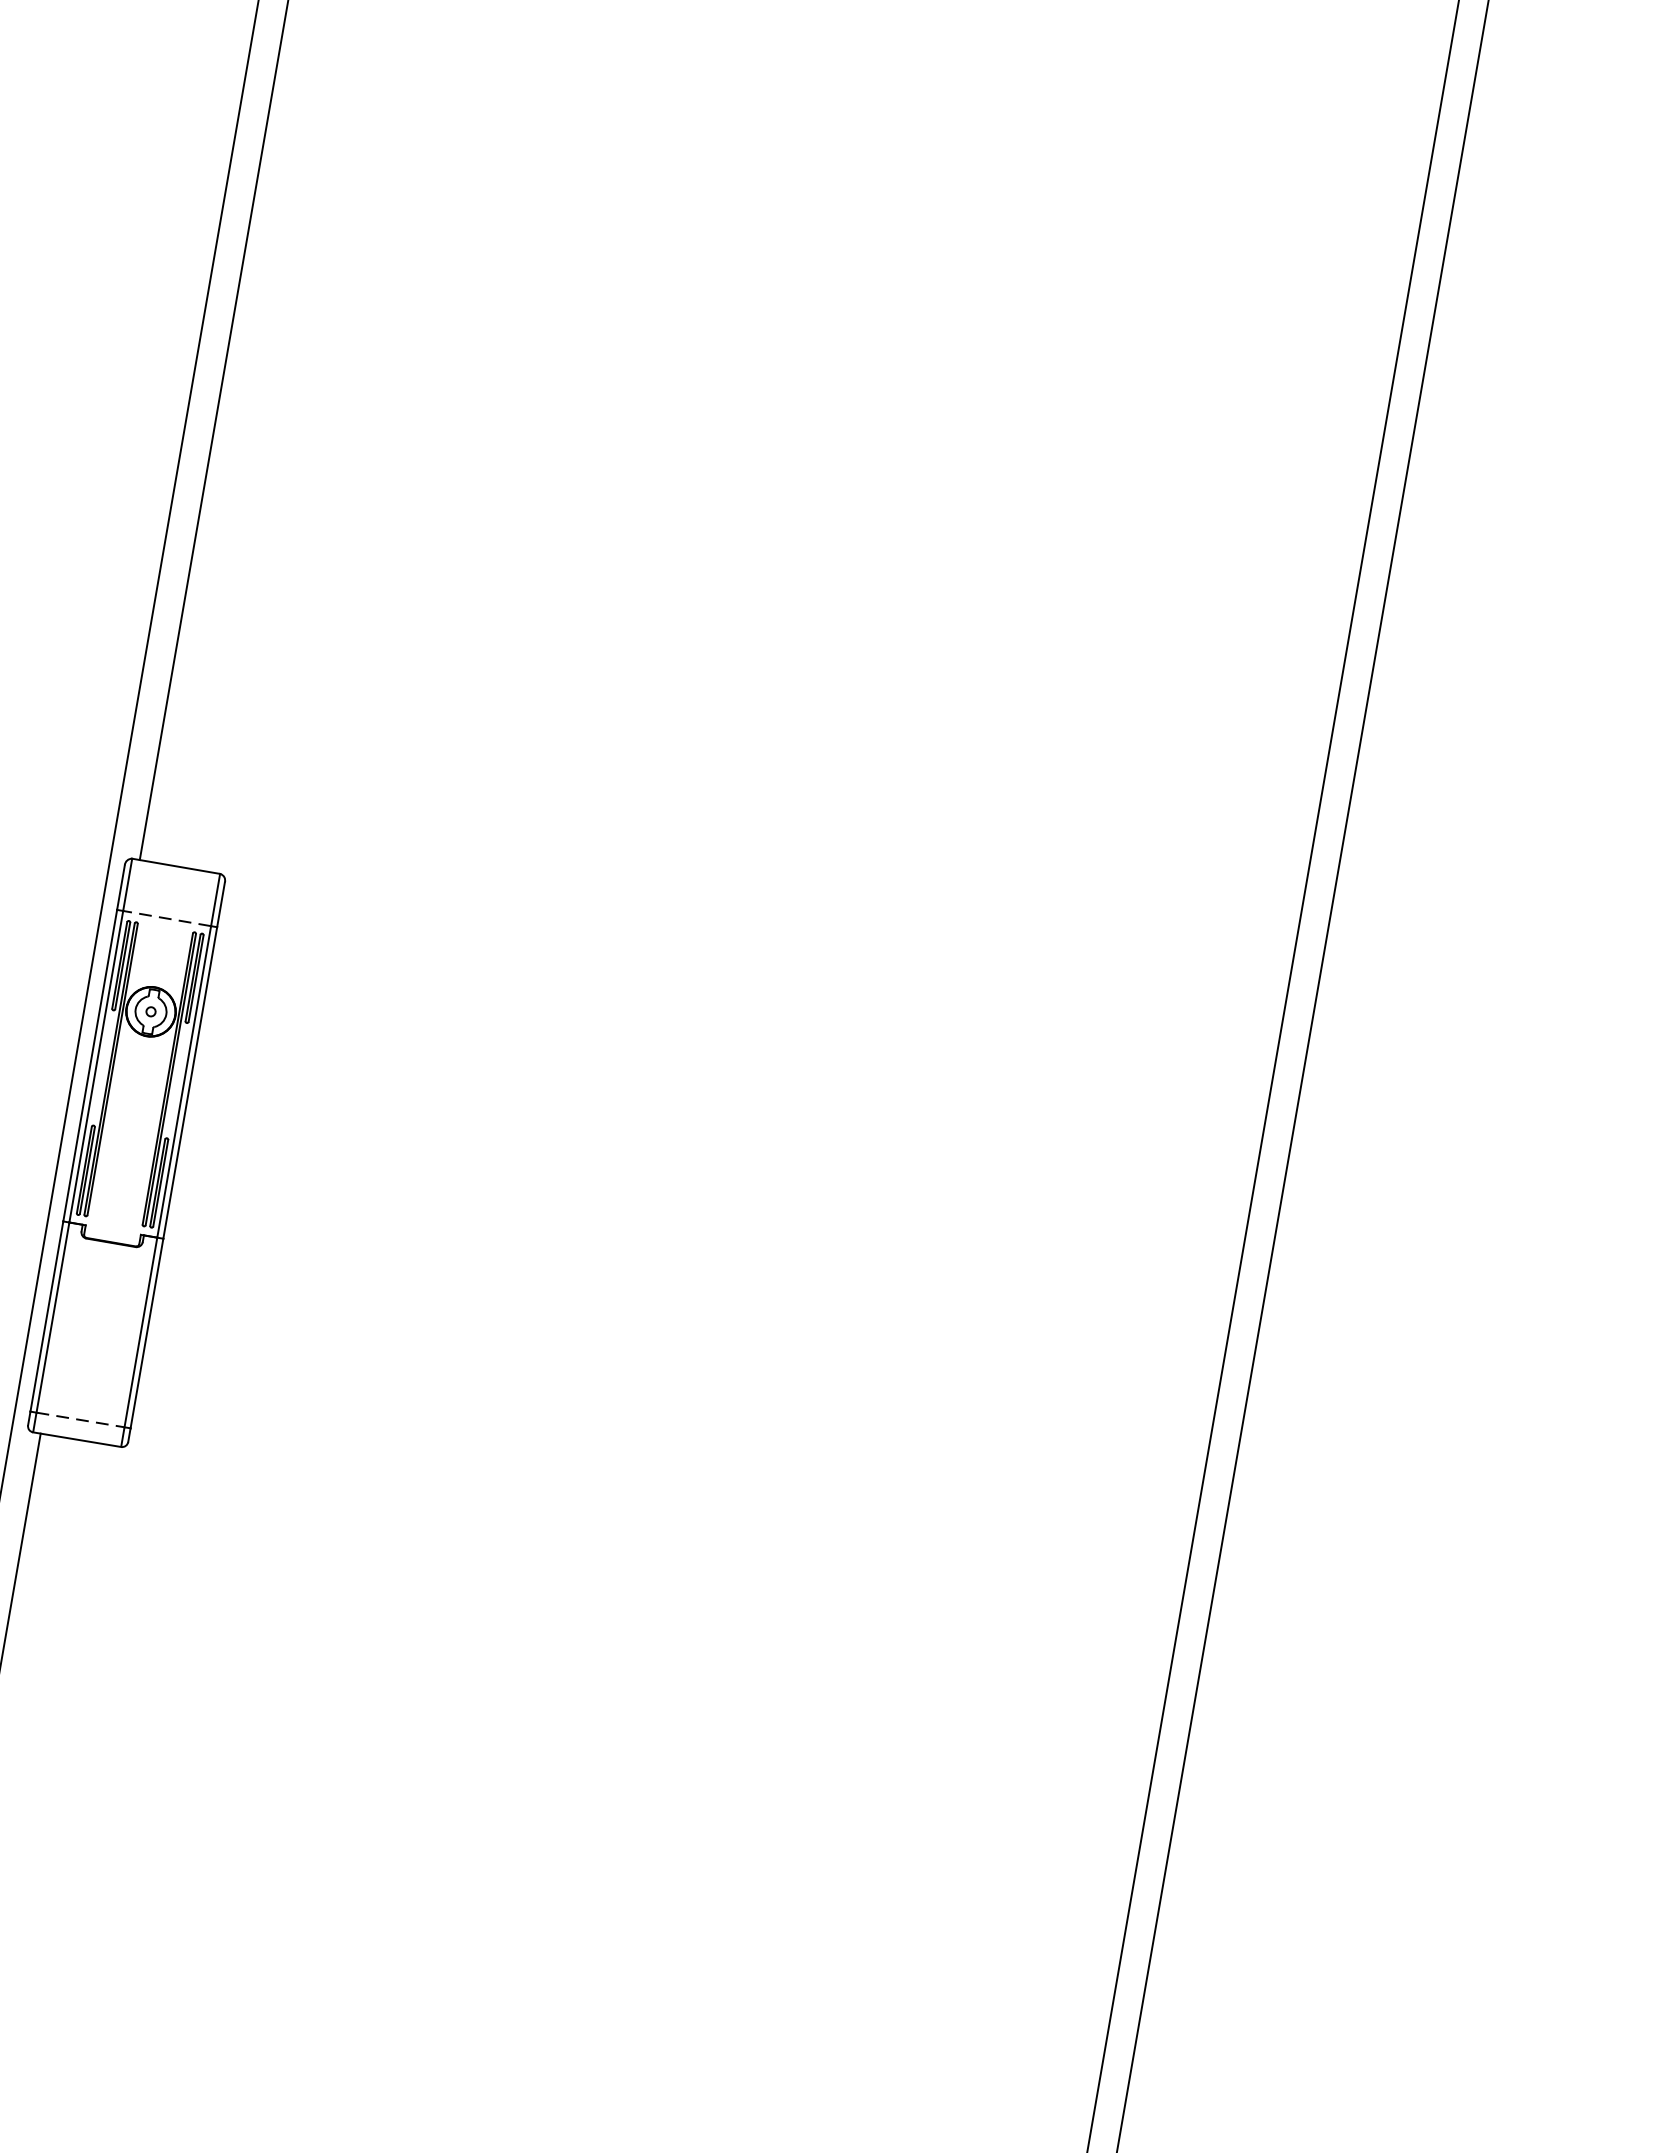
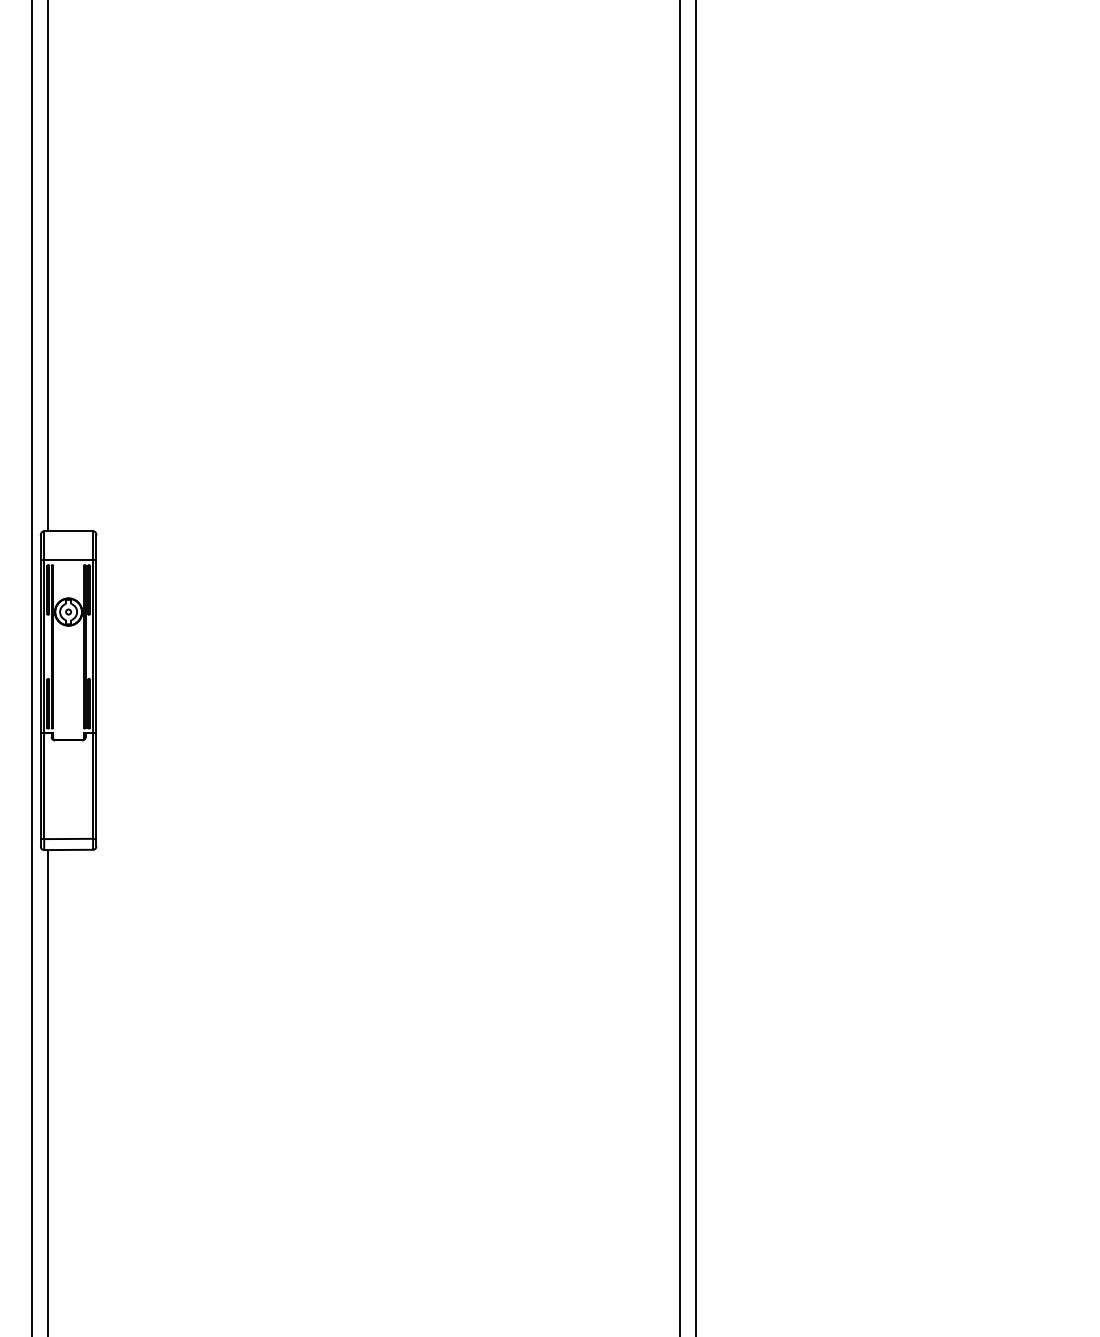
line: (166, 919) -> (68, 560), dashed -> solid
line: (82, 1419) -> (69, 838), dashed -> solid

